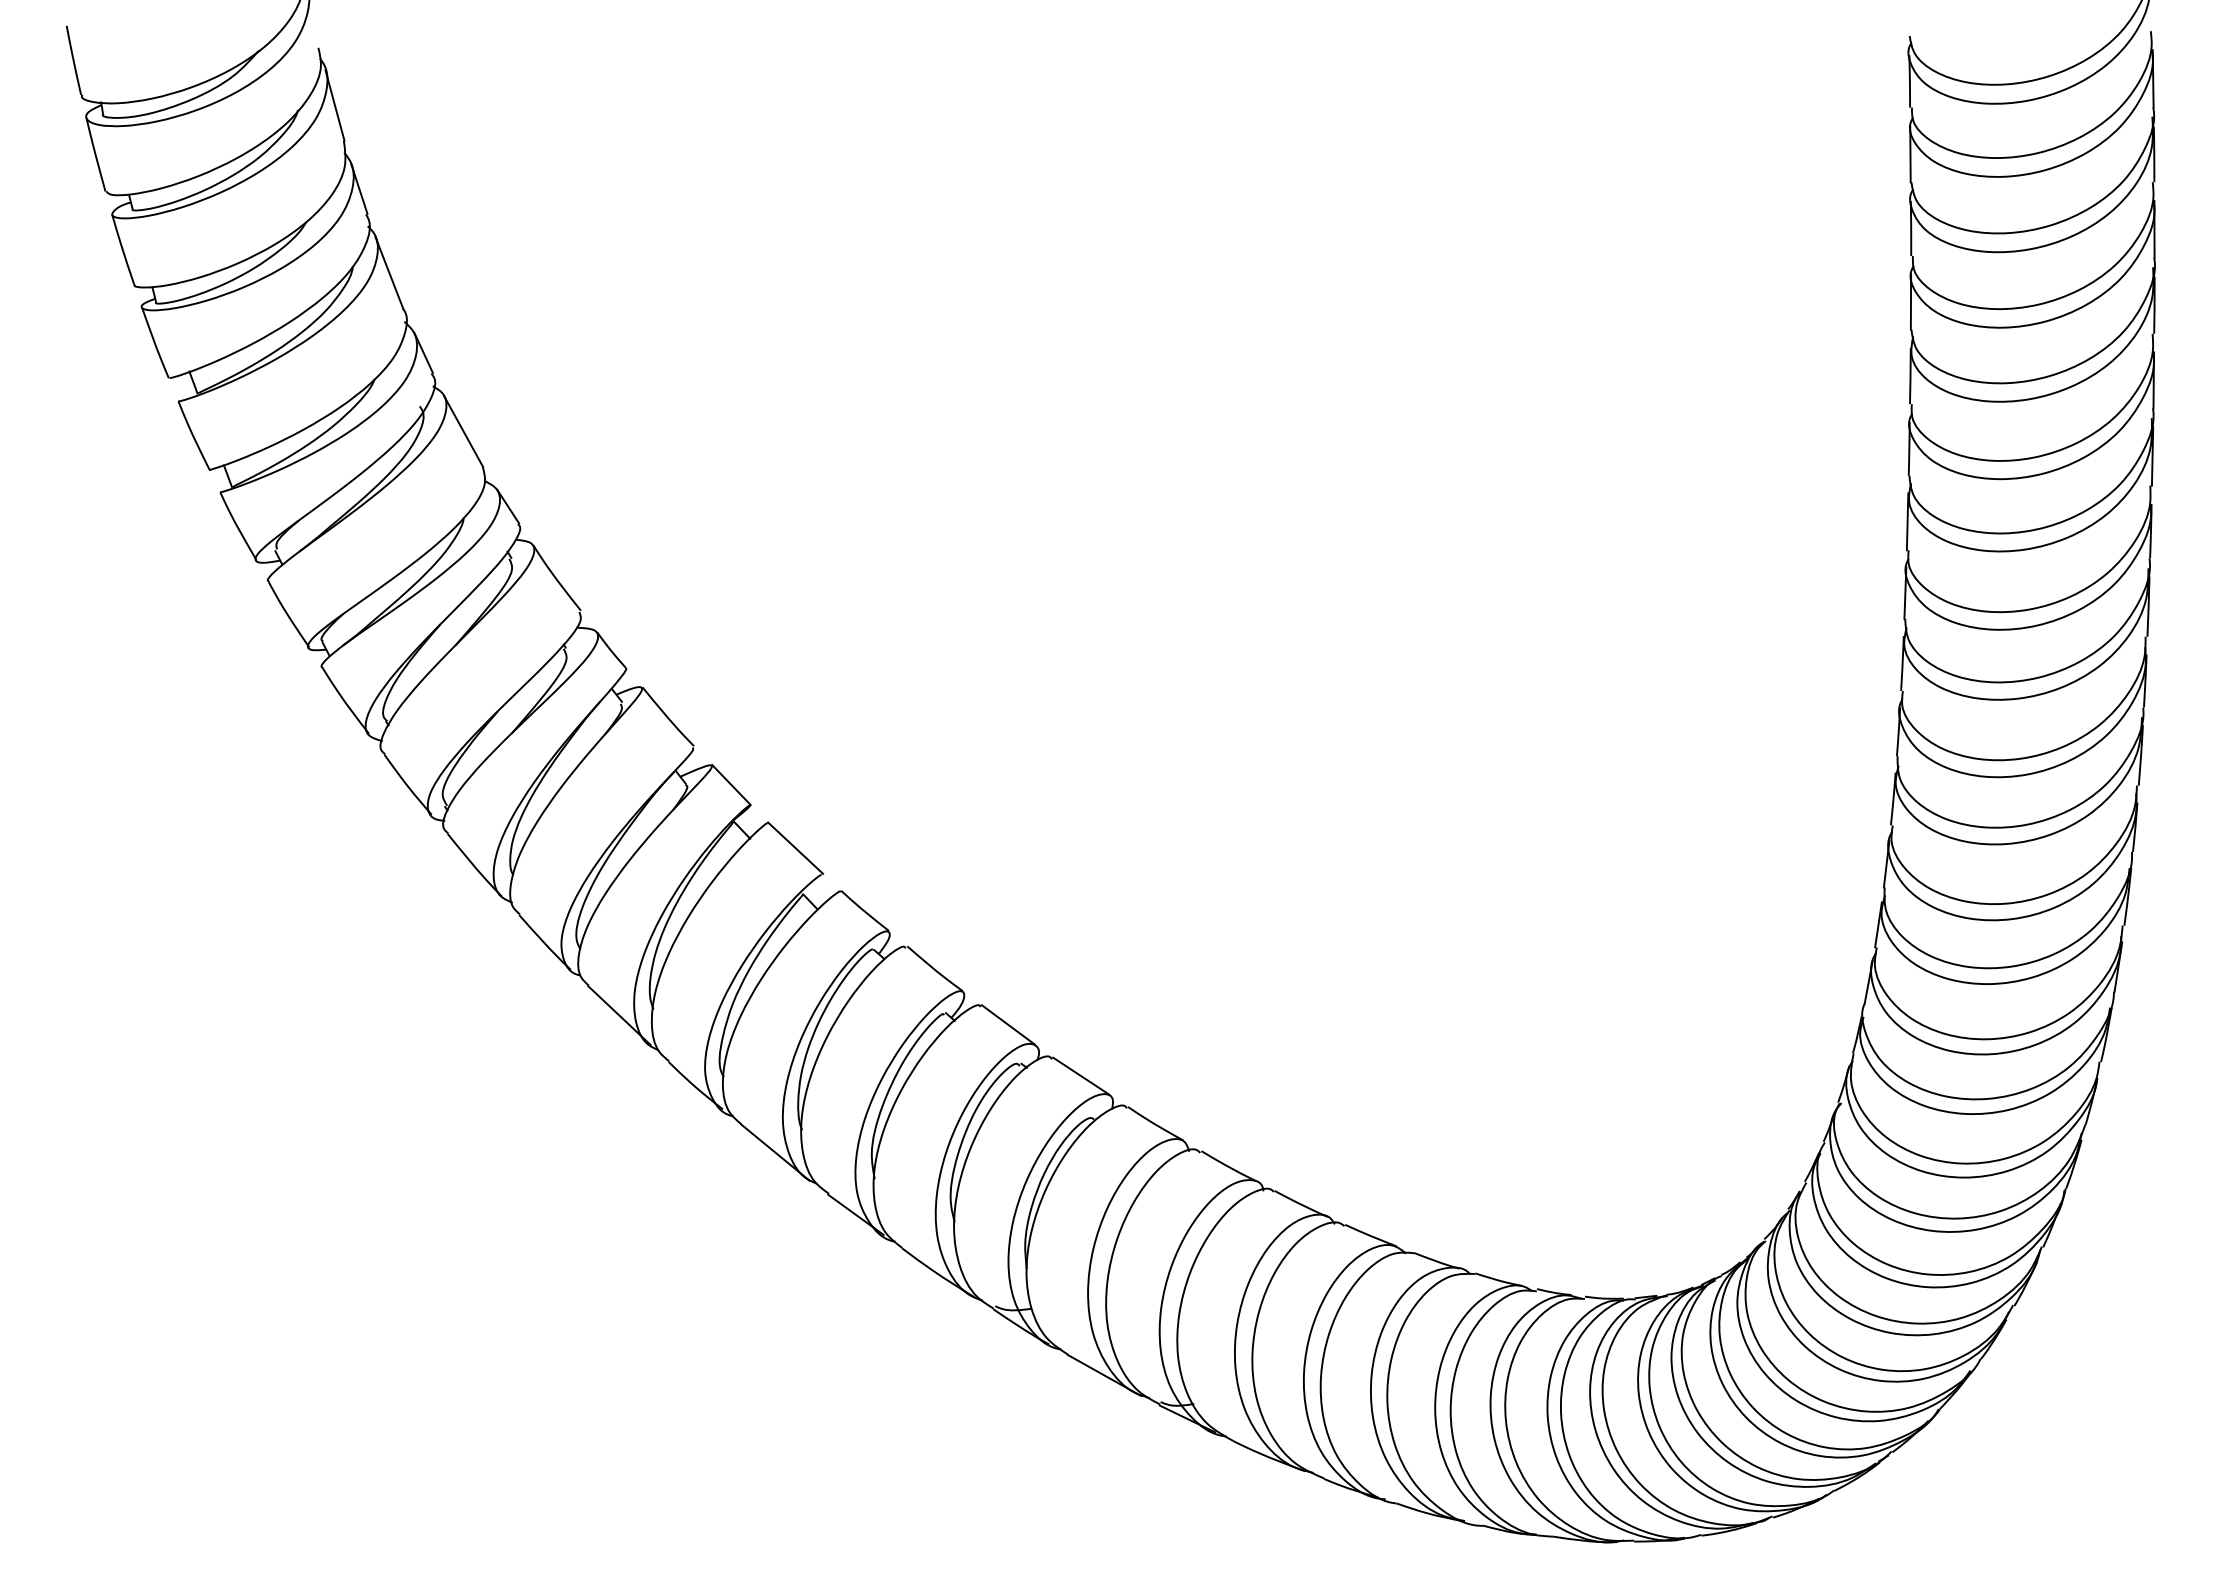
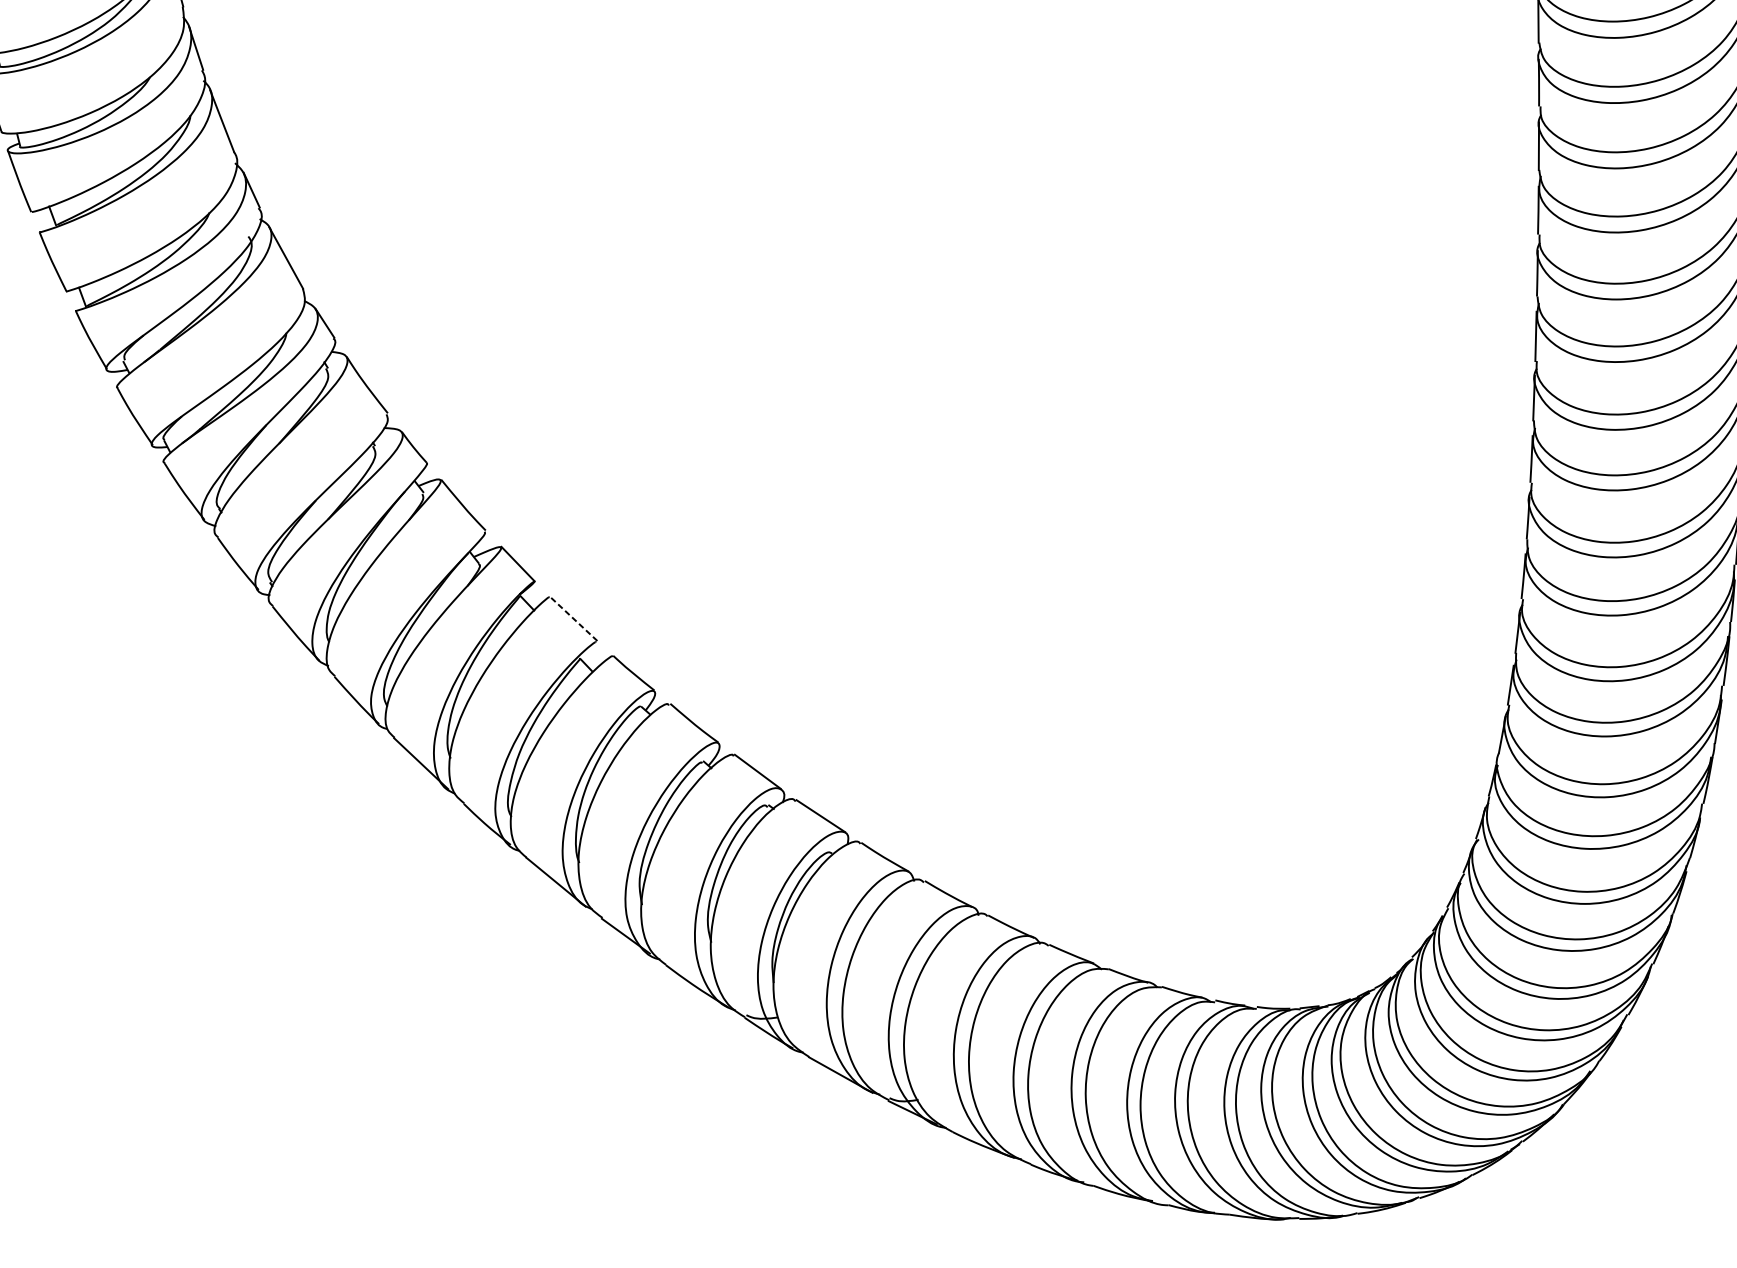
line: (795, 848) -> (573, 619), solid -> dashed

